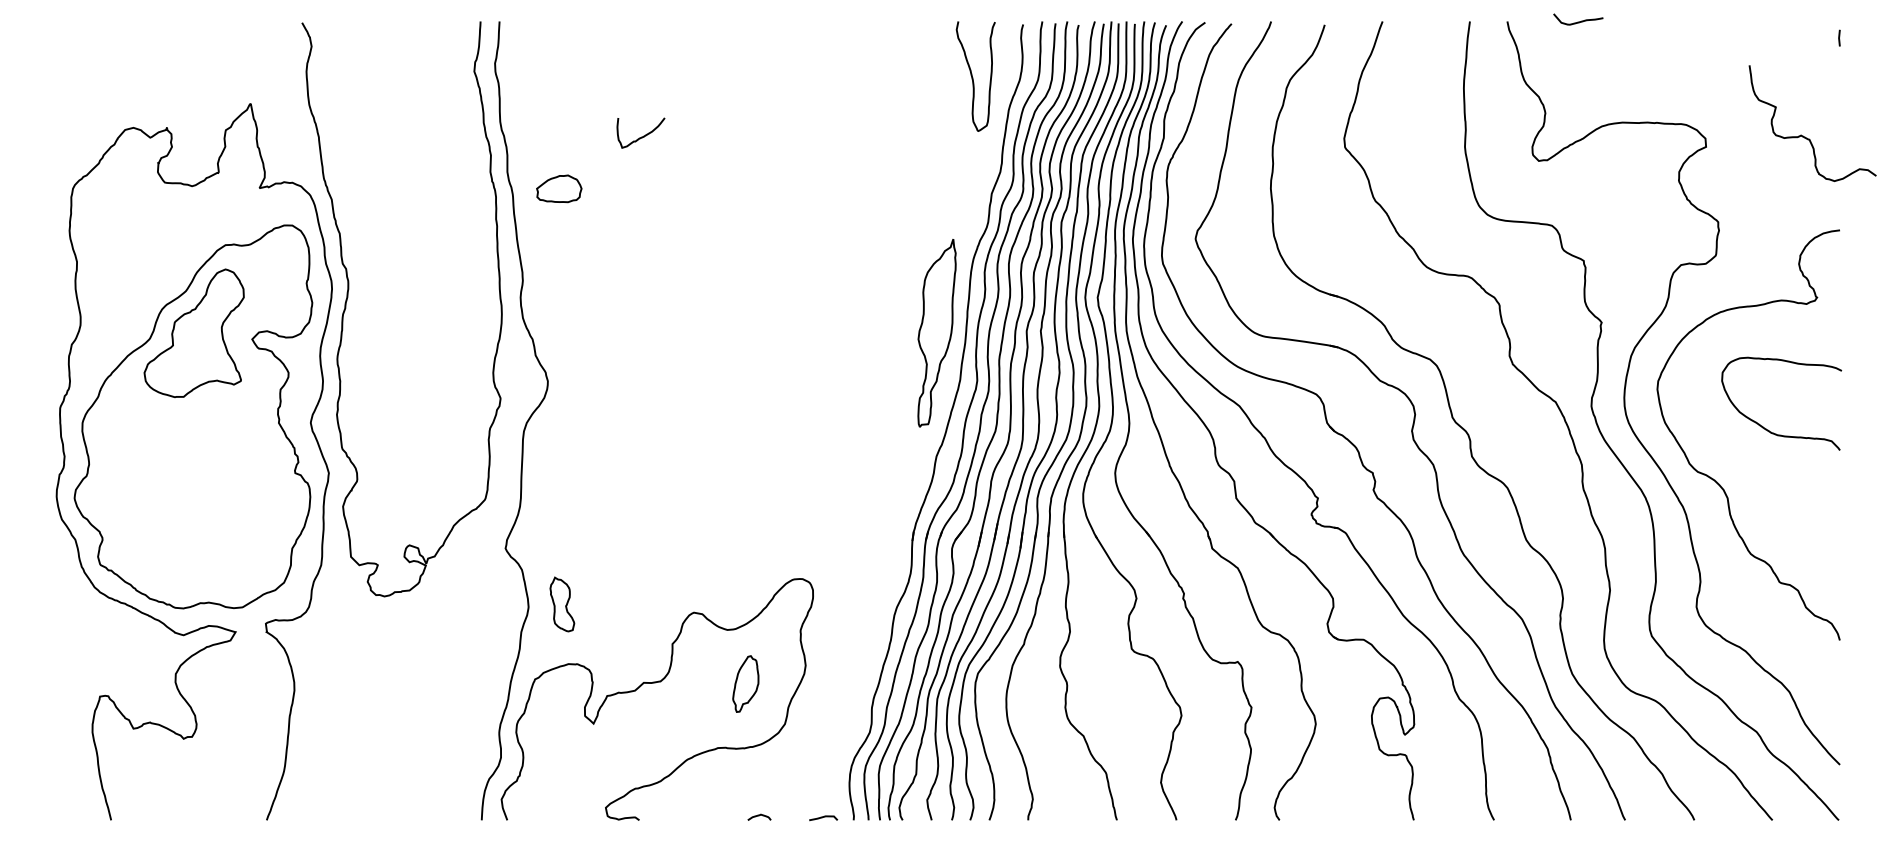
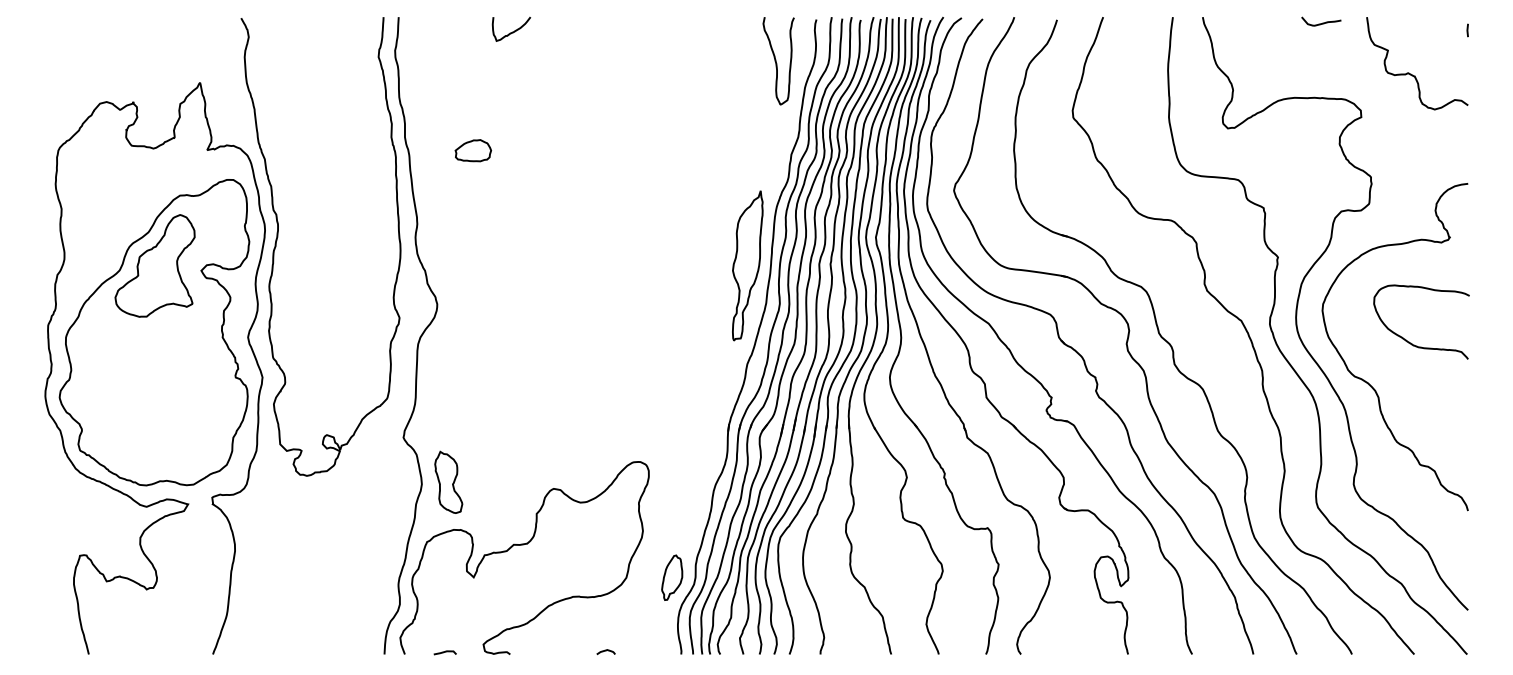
curve: (1579, 20) -> (1322, 22), moved
curve: (642, 135) -> (512, 31), moved
curve: (1805, 135) -> (1411, 73), moved
part: (558, 188) -> (472, 150), moved
part: (561, 603) -> (448, 481), size x1.43
part: (746, 683) -> (672, 577), moved
line: (822, 817) -> (444, 652), moved

